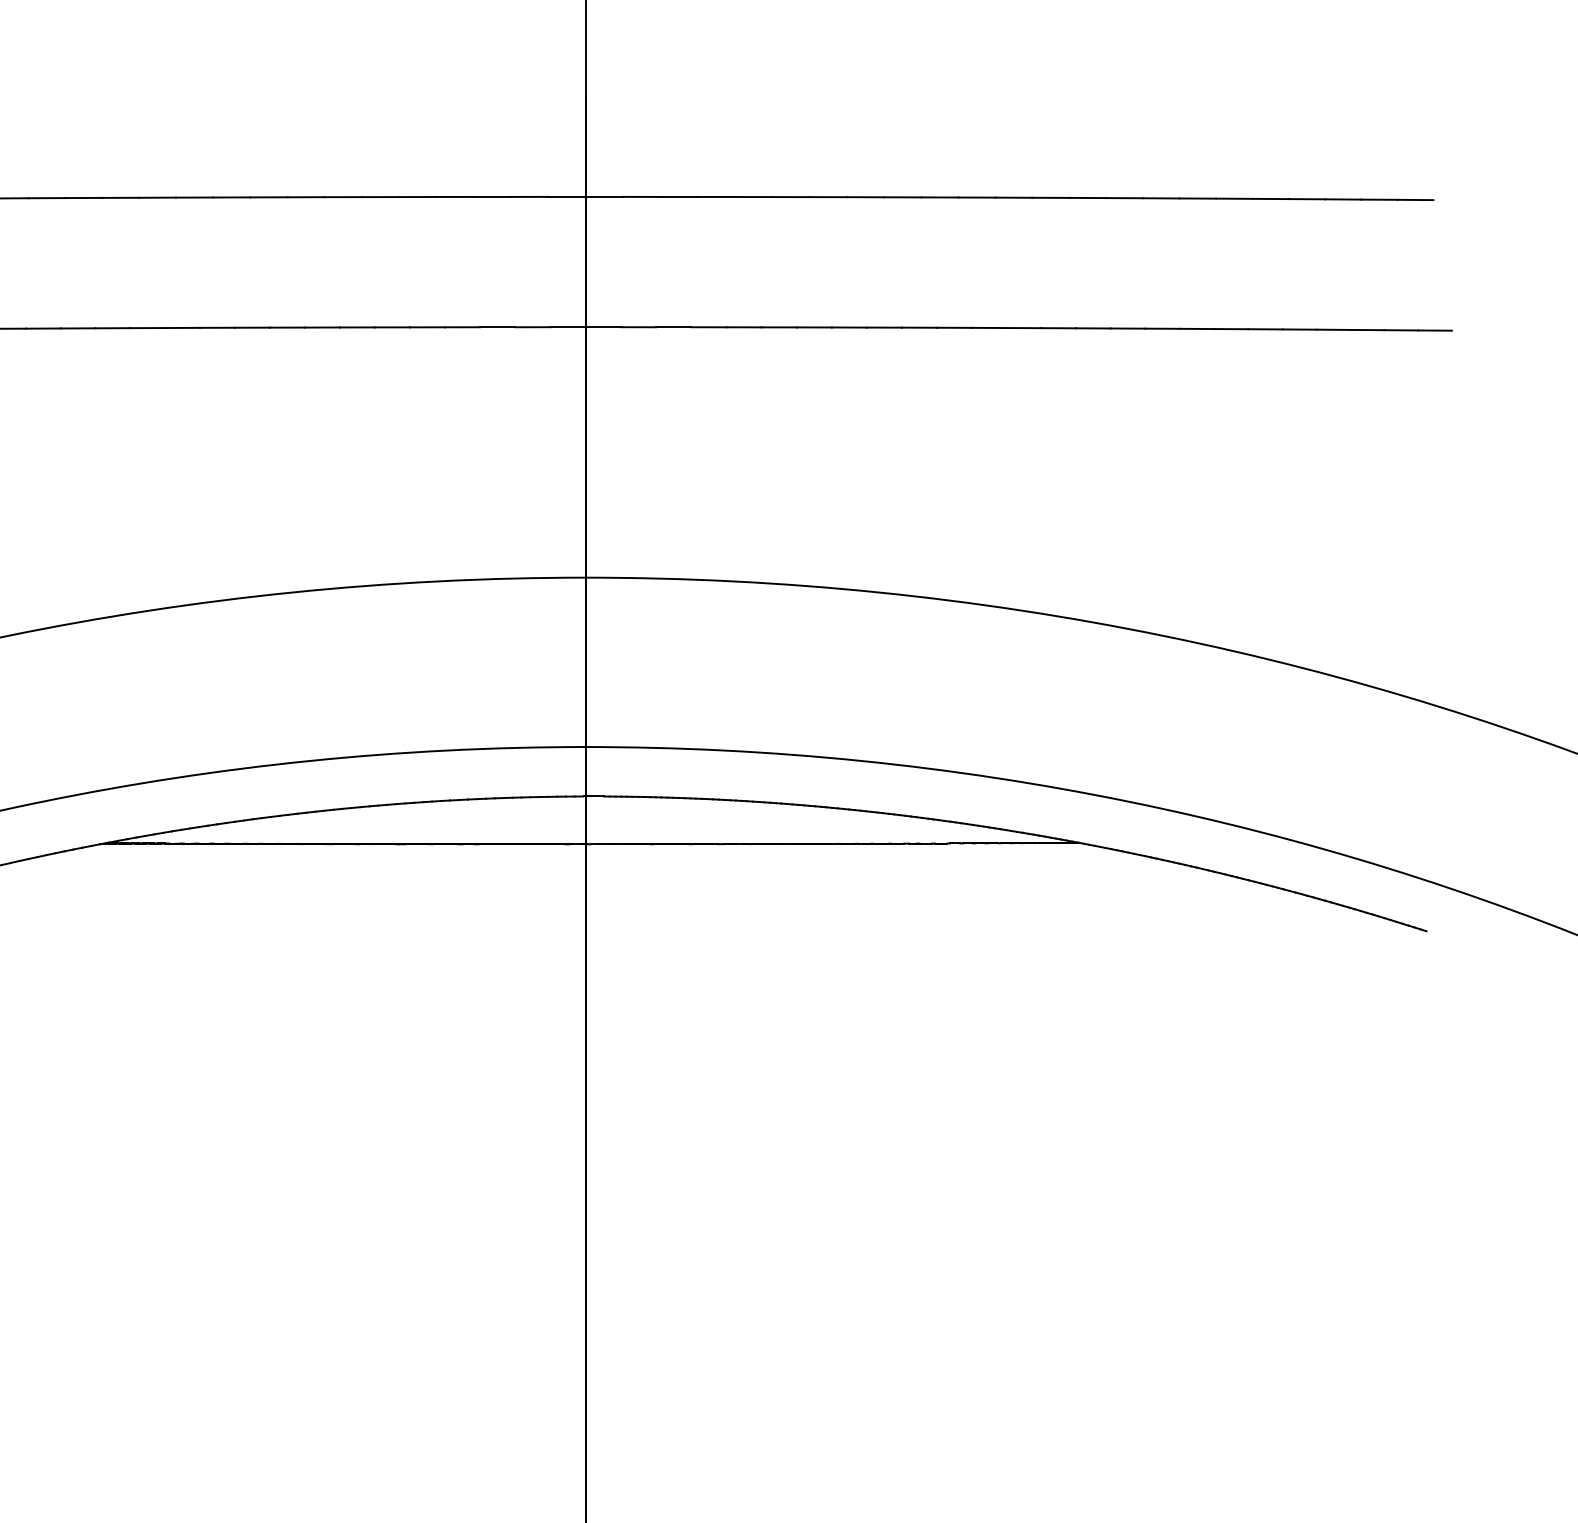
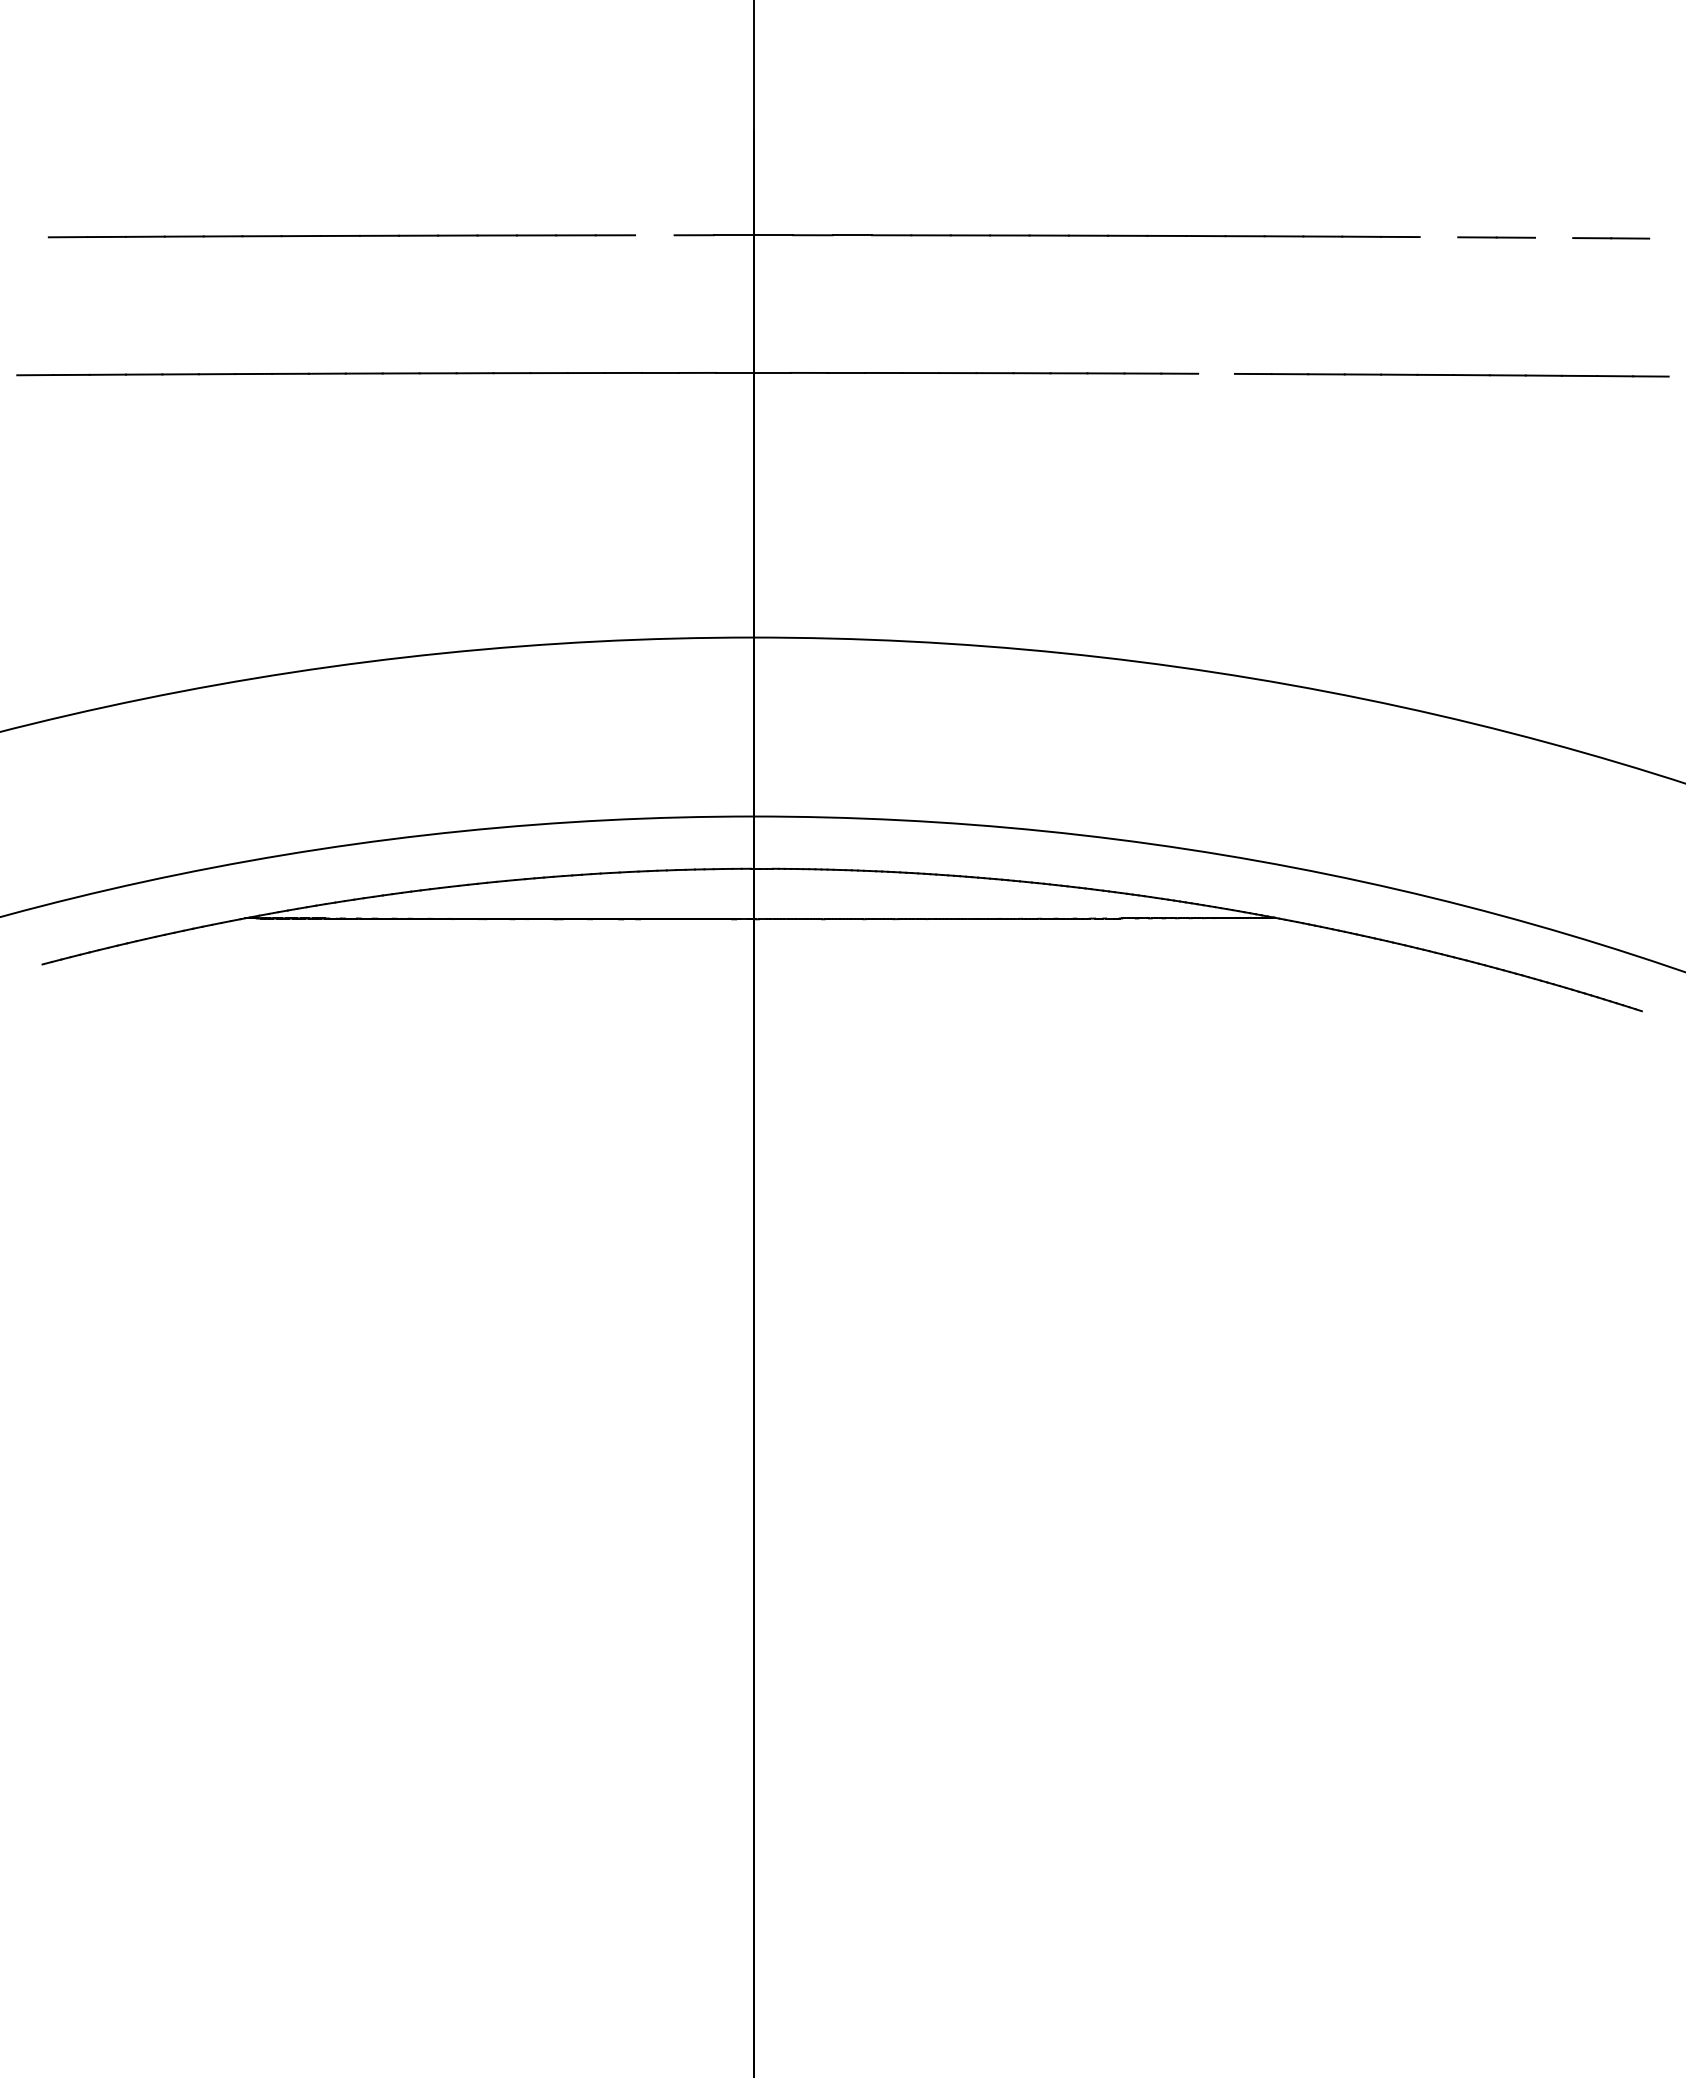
line: (492, 197) -> (654, 235), removed
line: (1234, 199) -> (1438, 237), removed
line: (1343, 199) -> (1554, 237), removed
line: (1023, 327) -> (1216, 373), removed

